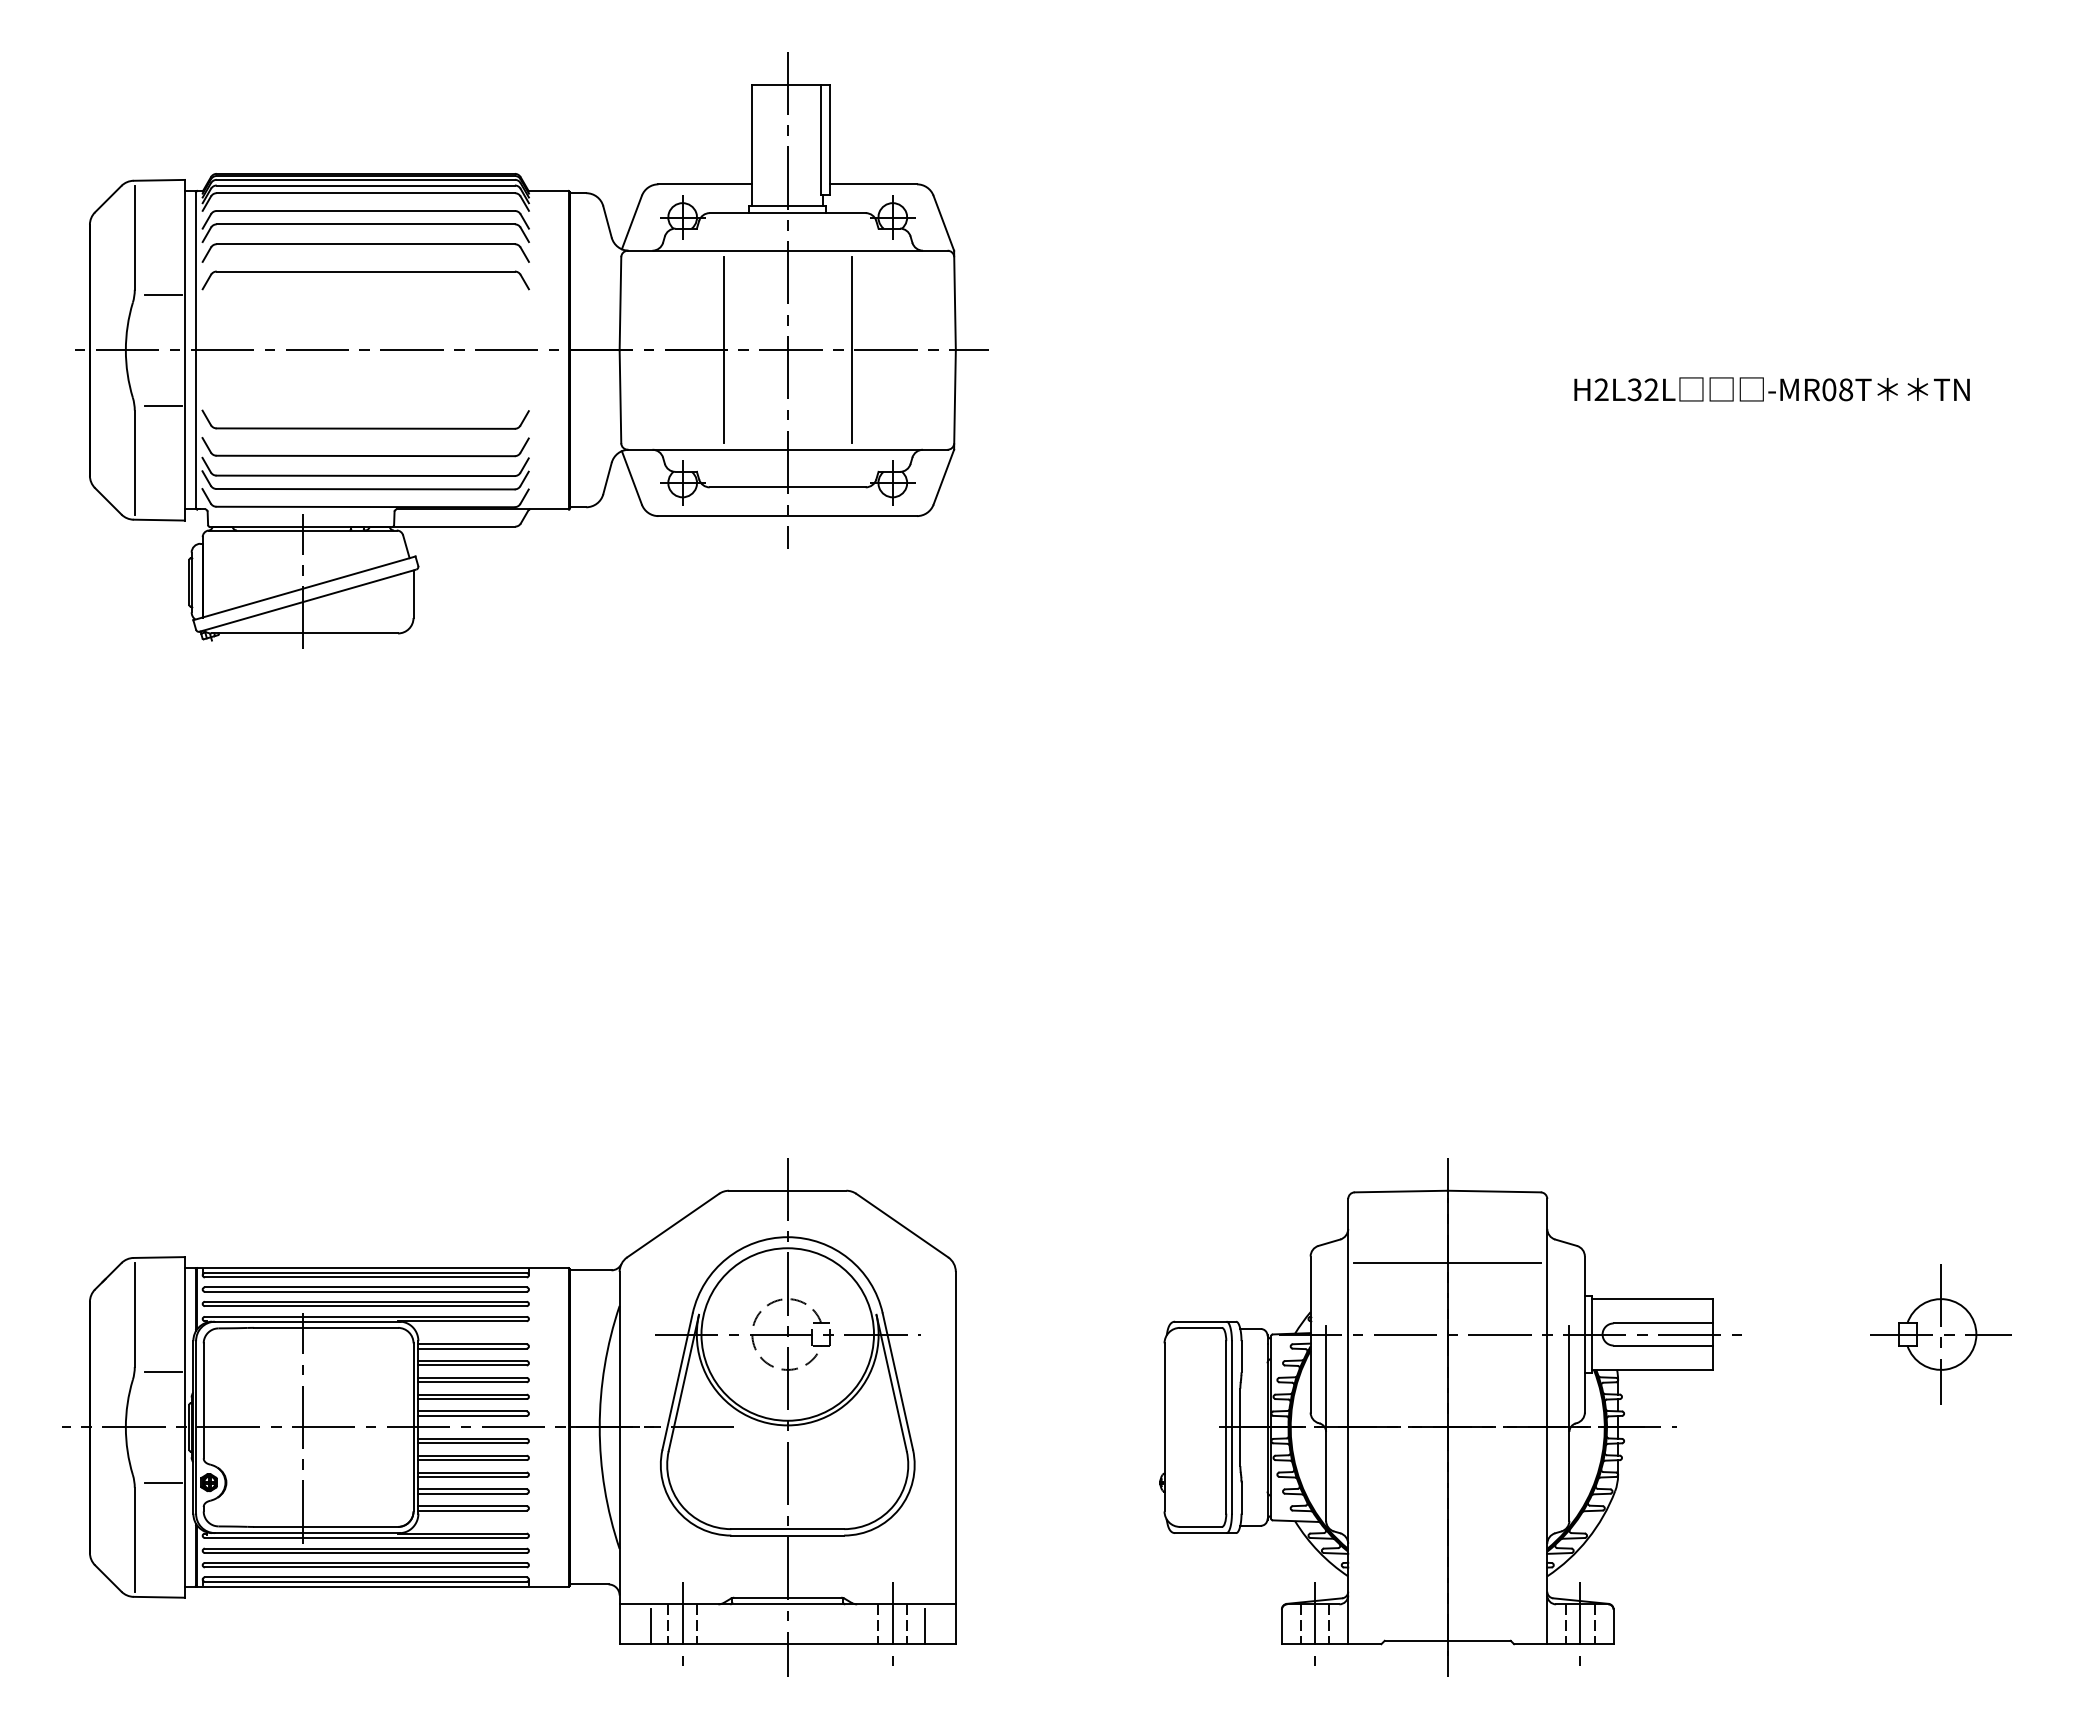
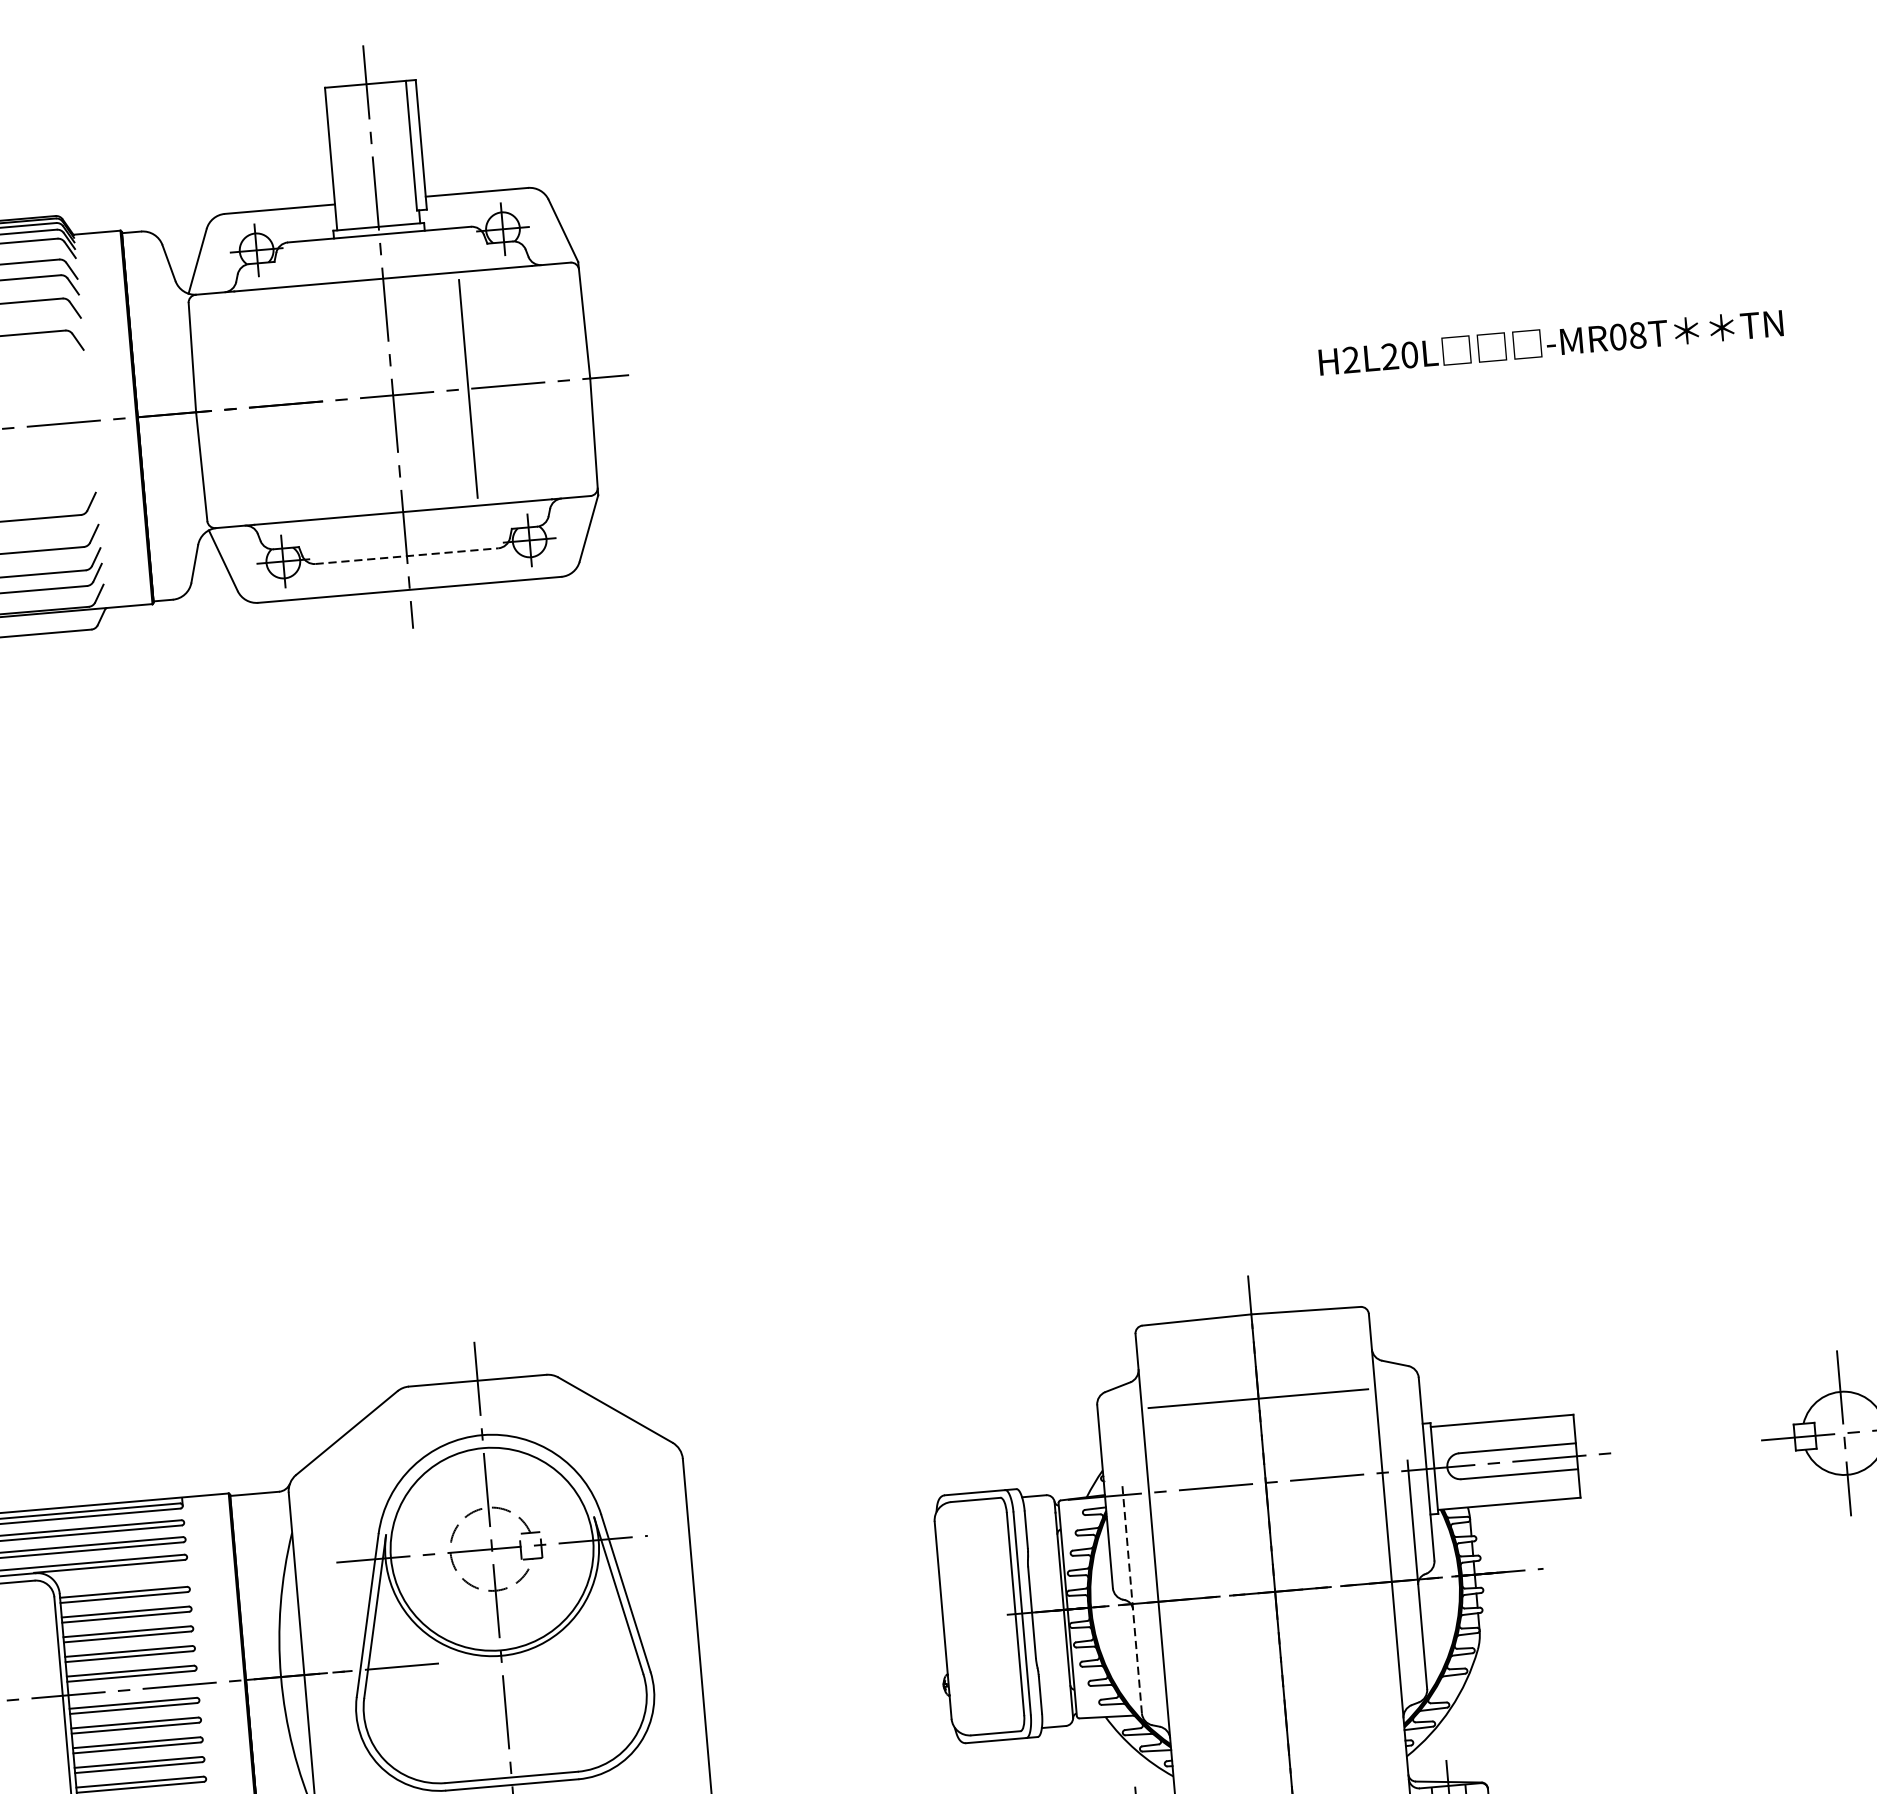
line: (723, 350) -> (317, 402), removed
text: (1642, 389) -> (1399, 355), H2L32L -> H2L20L
line: (787, 487) -> (406, 556), solid -> dashed
line: (1326, 1422) -> (1132, 1598), solid -> dashed

